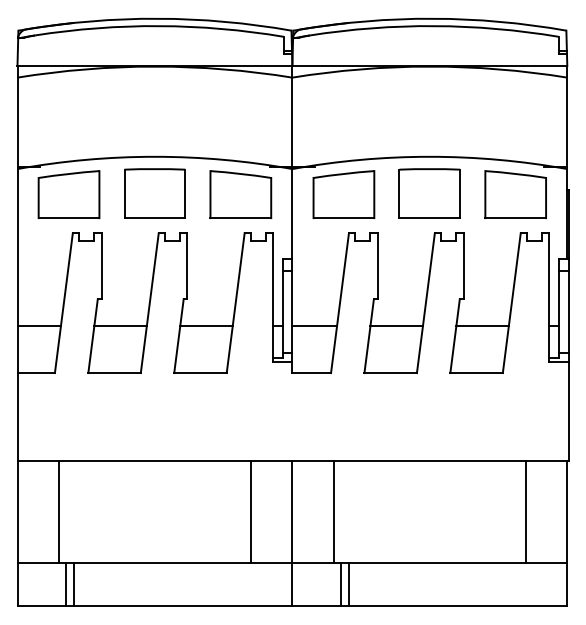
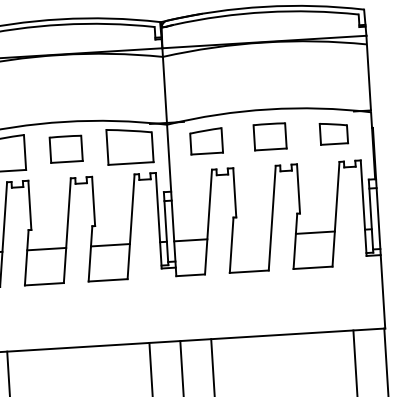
part: (154, 193) -> (65, 149), size x0.7
part: (429, 193) -> (269, 136), size x0.7
part: (343, 194) -> (206, 141), size x0.7
part: (515, 194) -> (333, 133), size x0.6
line: (396, 326) -> (251, 236), removed

